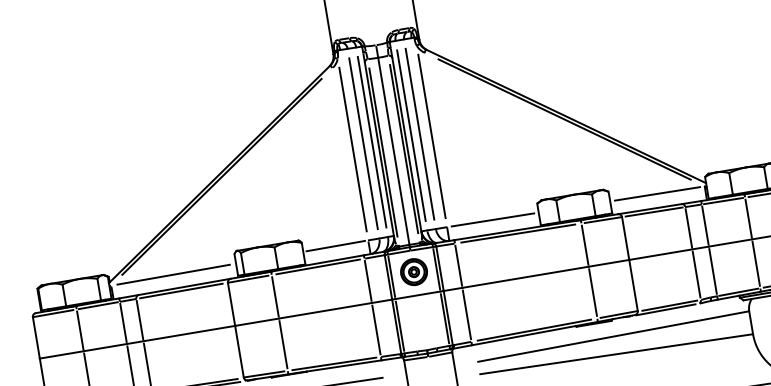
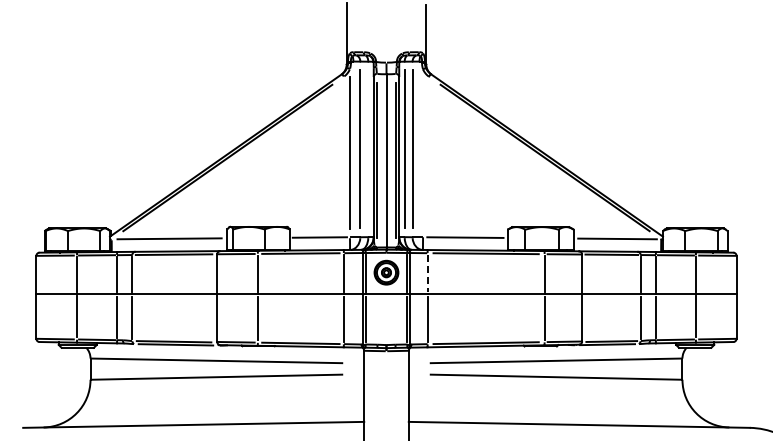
line: (432, 135) -> (423, 152), removed
line: (372, 142) -> (368, 149), removed
line: (458, 266) -> (427, 274), solid -> dashed

